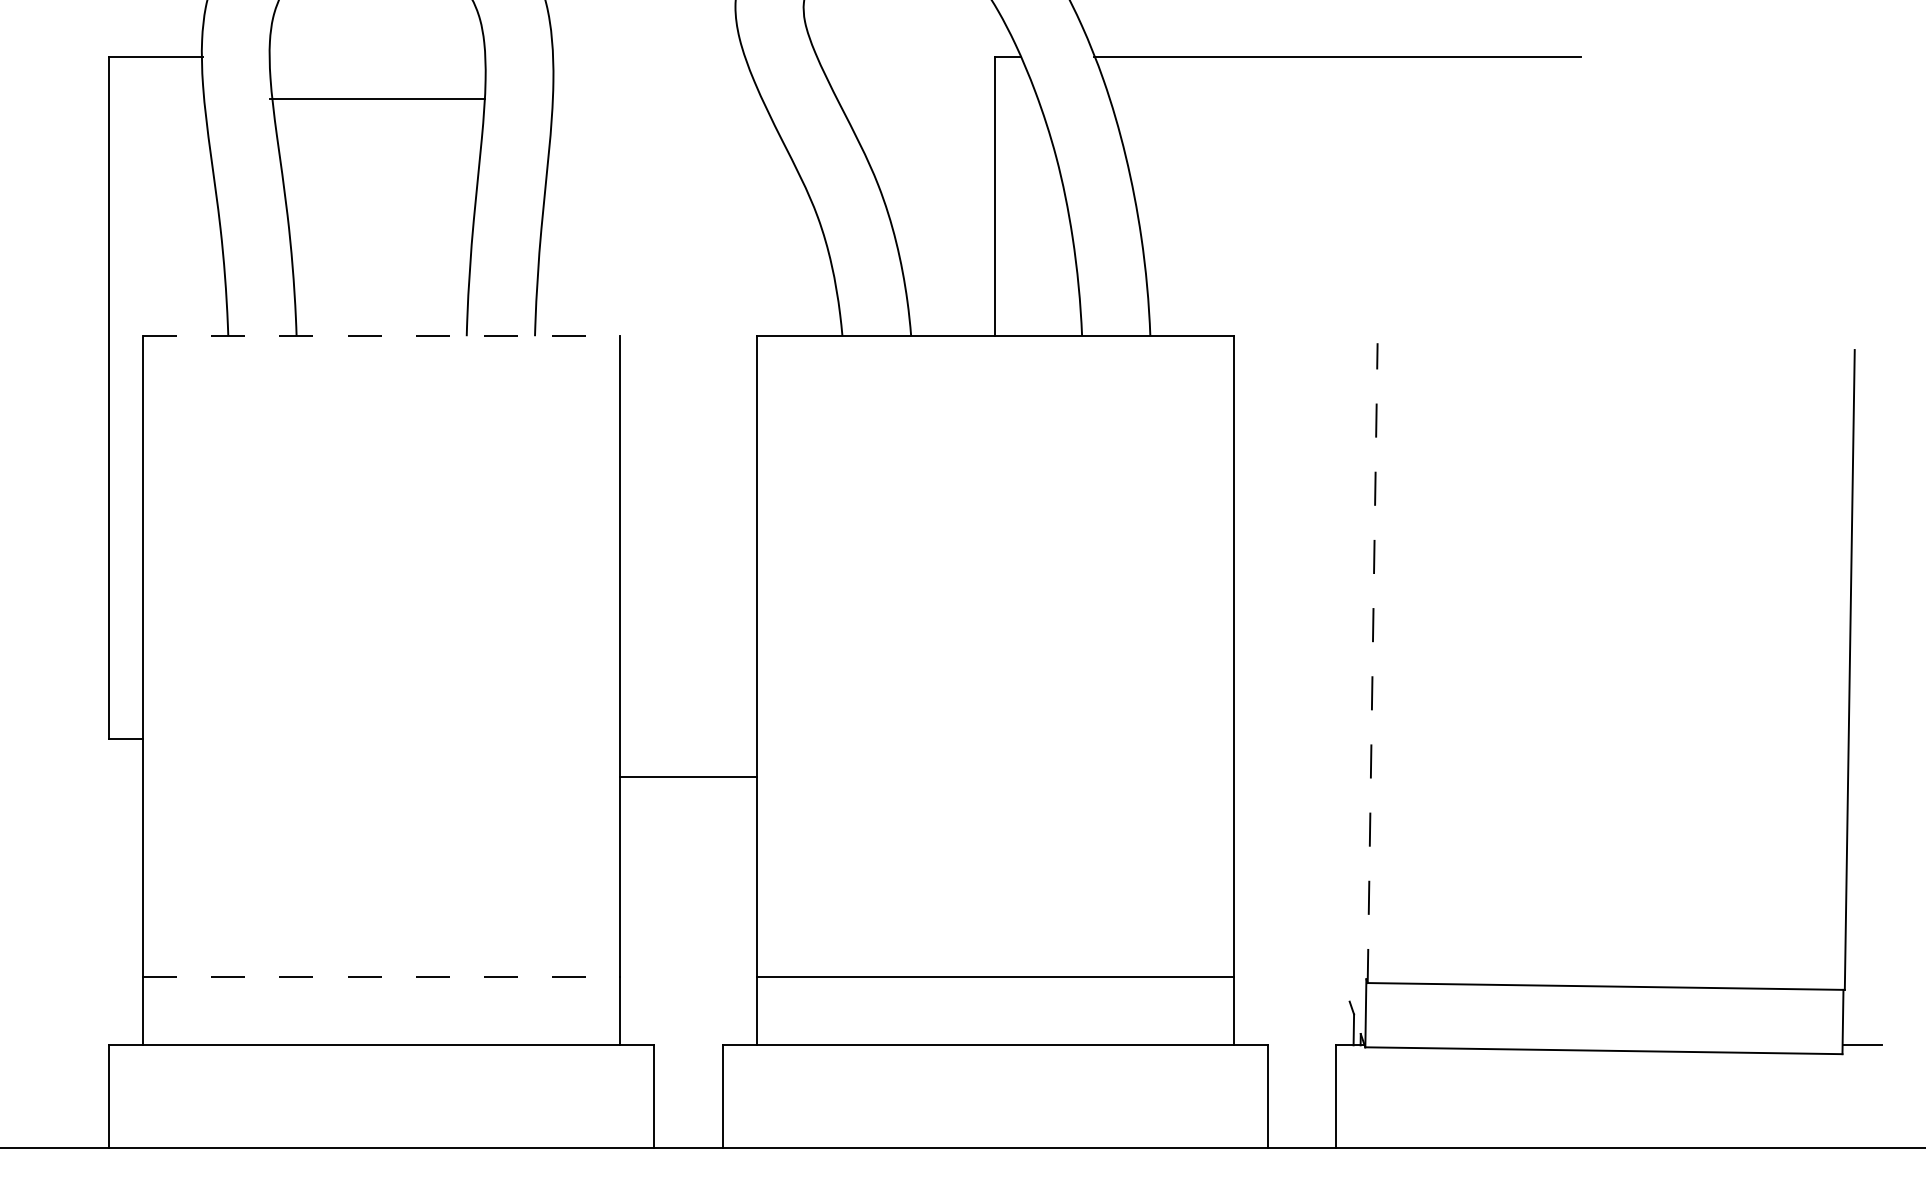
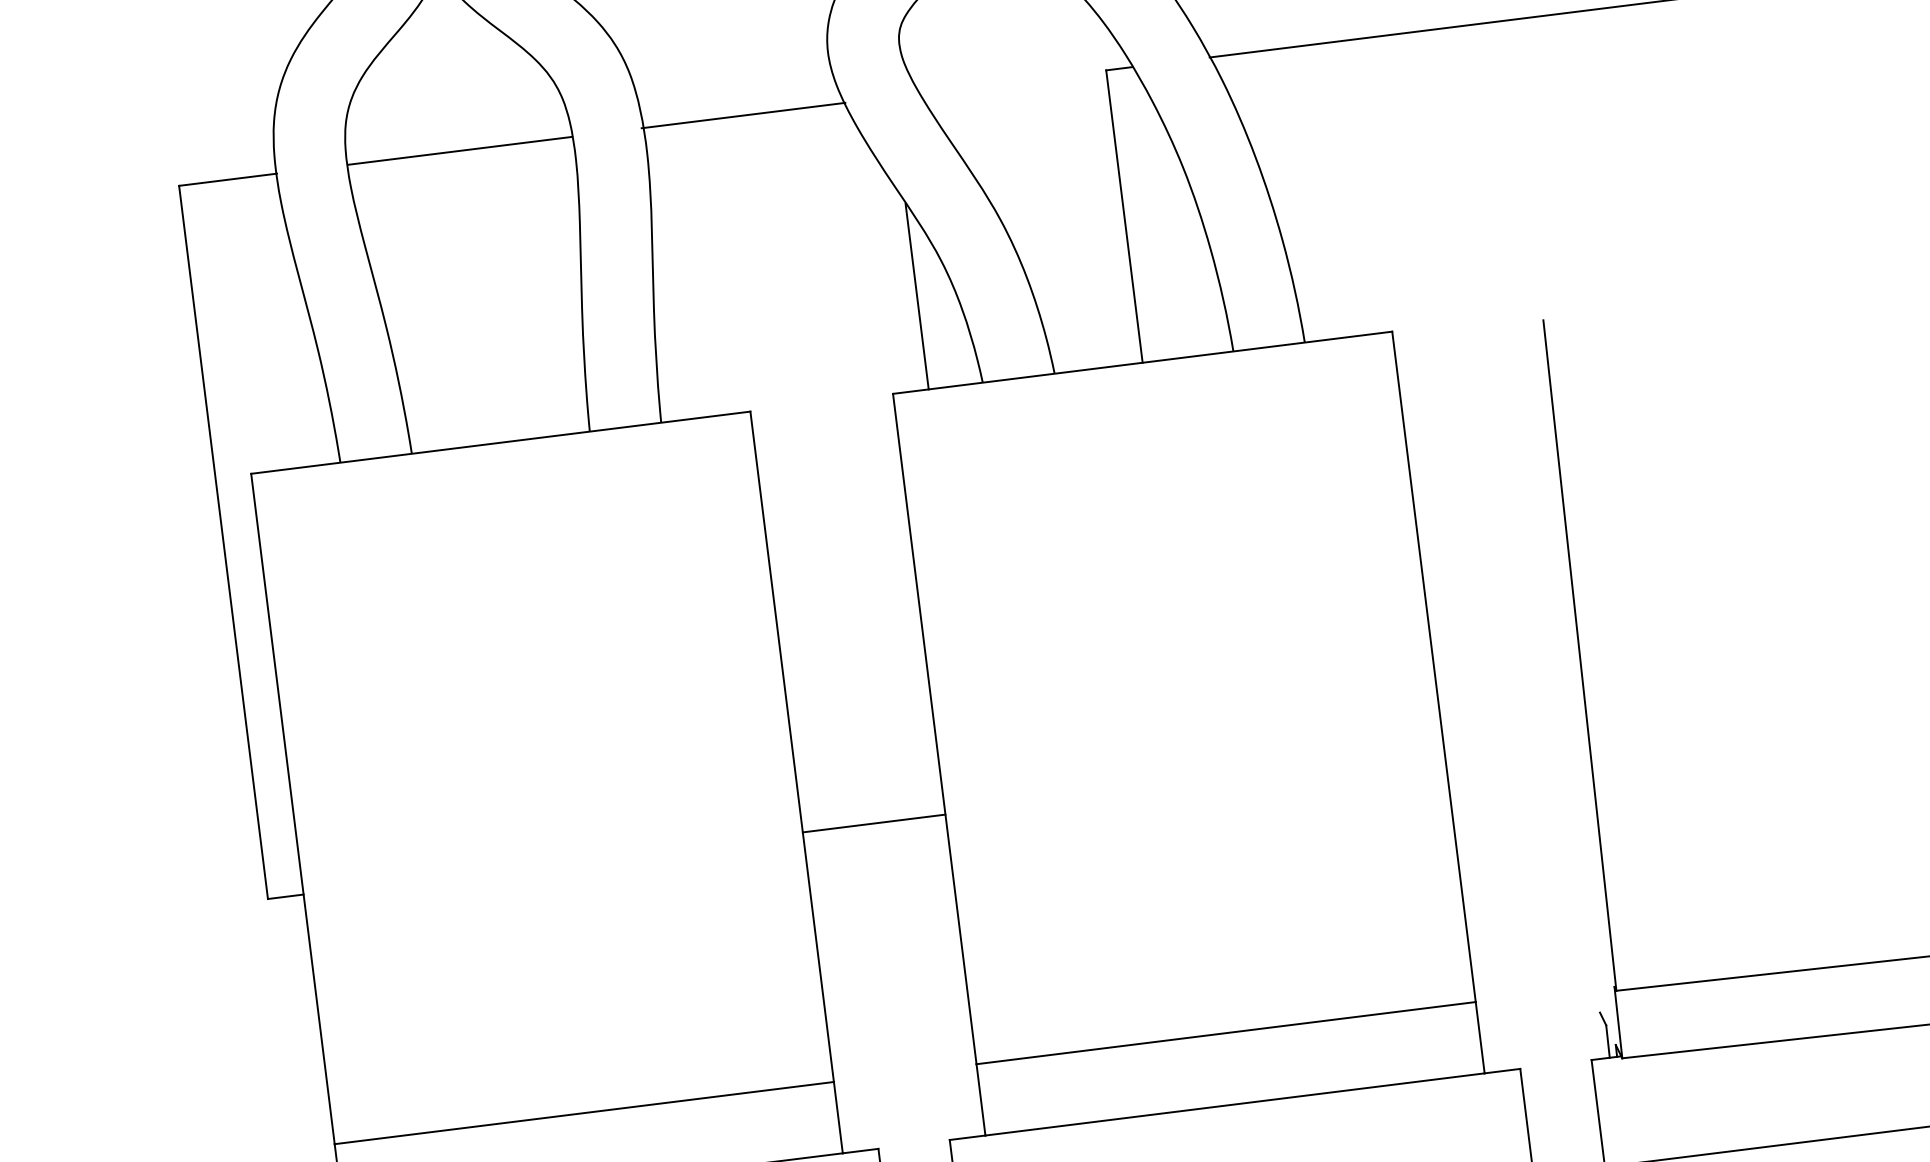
line: (648, 56) -> (743, 115), added
line: (377, 98) -> (460, 150), moved
line: (790, 247) -> (916, 296), added
line: (381, 336) -> (500, 443), dashed -> solid
line: (1372, 663) -> (1579, 655), dashed -> solid
line: (688, 776) -> (874, 823), moved
line: (381, 977) -> (584, 1113), dashed -> solid

